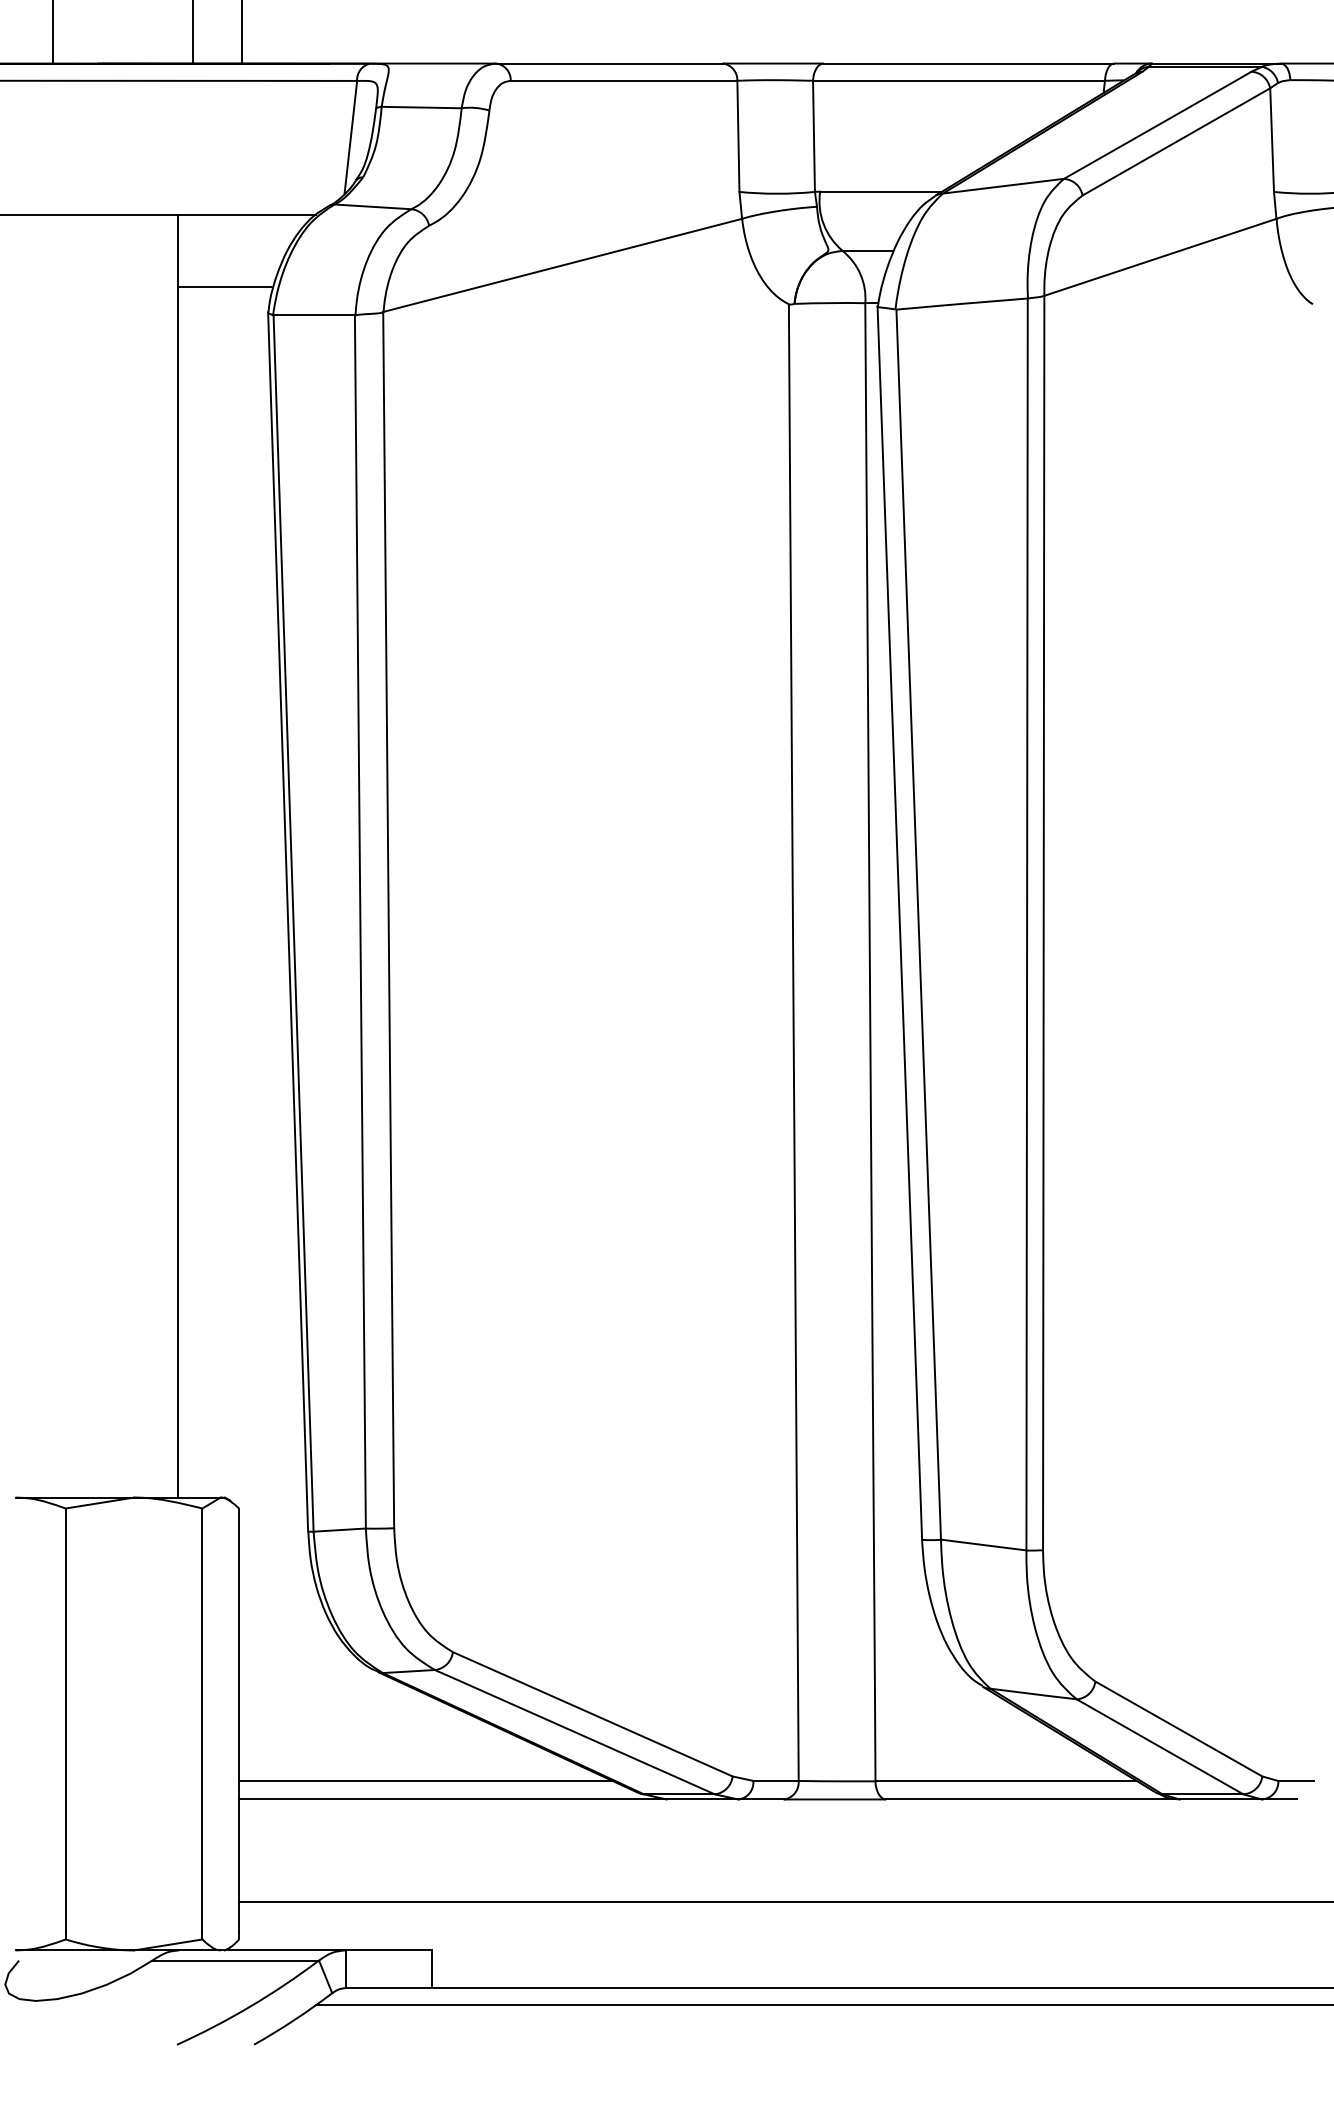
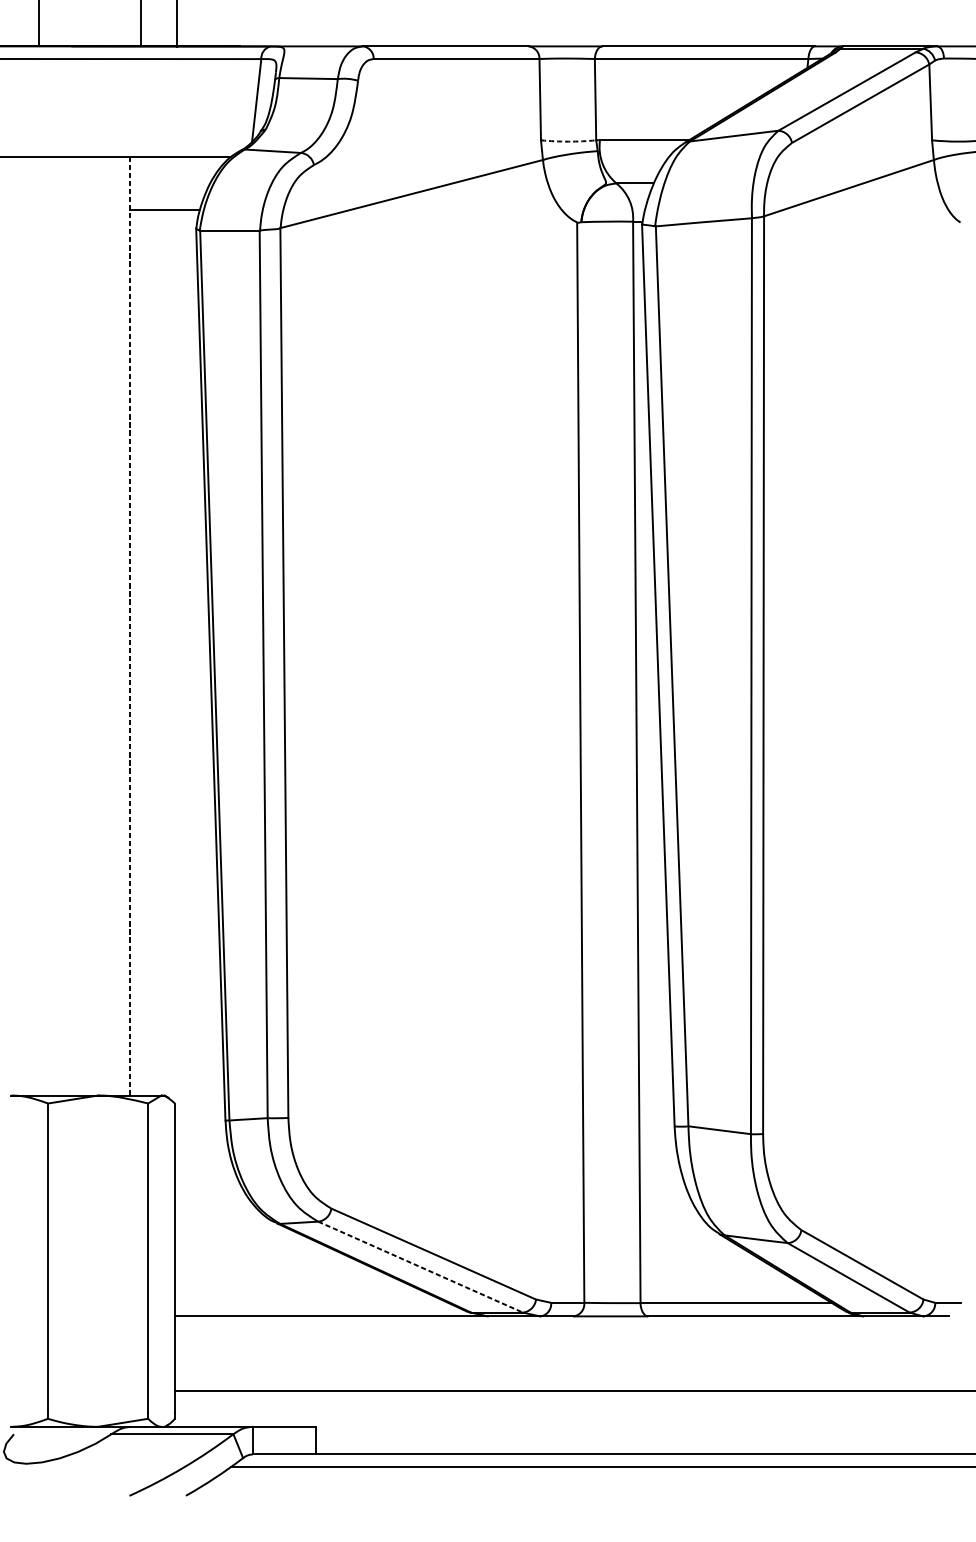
arc: (777, 193) -> (568, 141), solid -> dashed
line: (177, 856) -> (129, 626), solid -> dashed
line: (573, 1731) -> (419, 1266), solid -> dashed
line: (425, 1781) -> (311, 1303), removed

